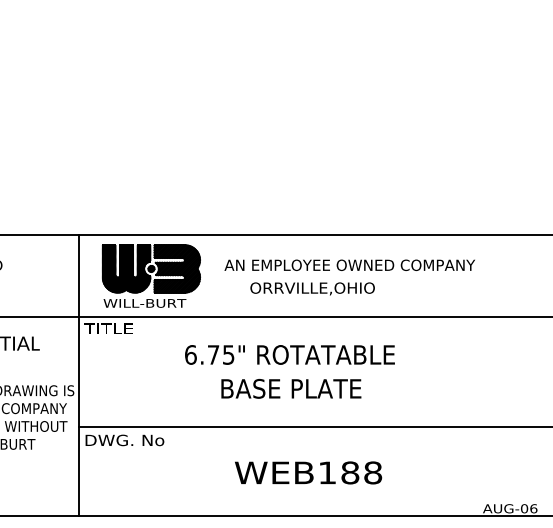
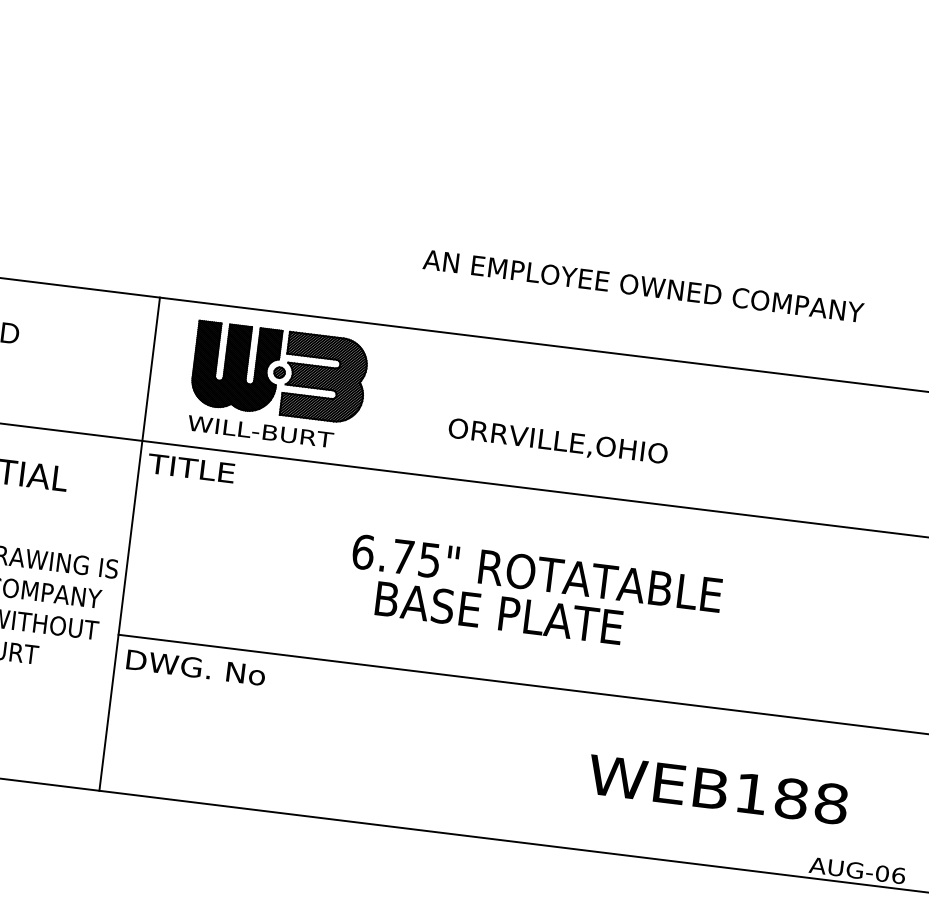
text: (349, 264) -> (643, 284), moved
text: (289, 354) -> (536, 572), moved
text: (308, 472) -> (718, 788), moved

